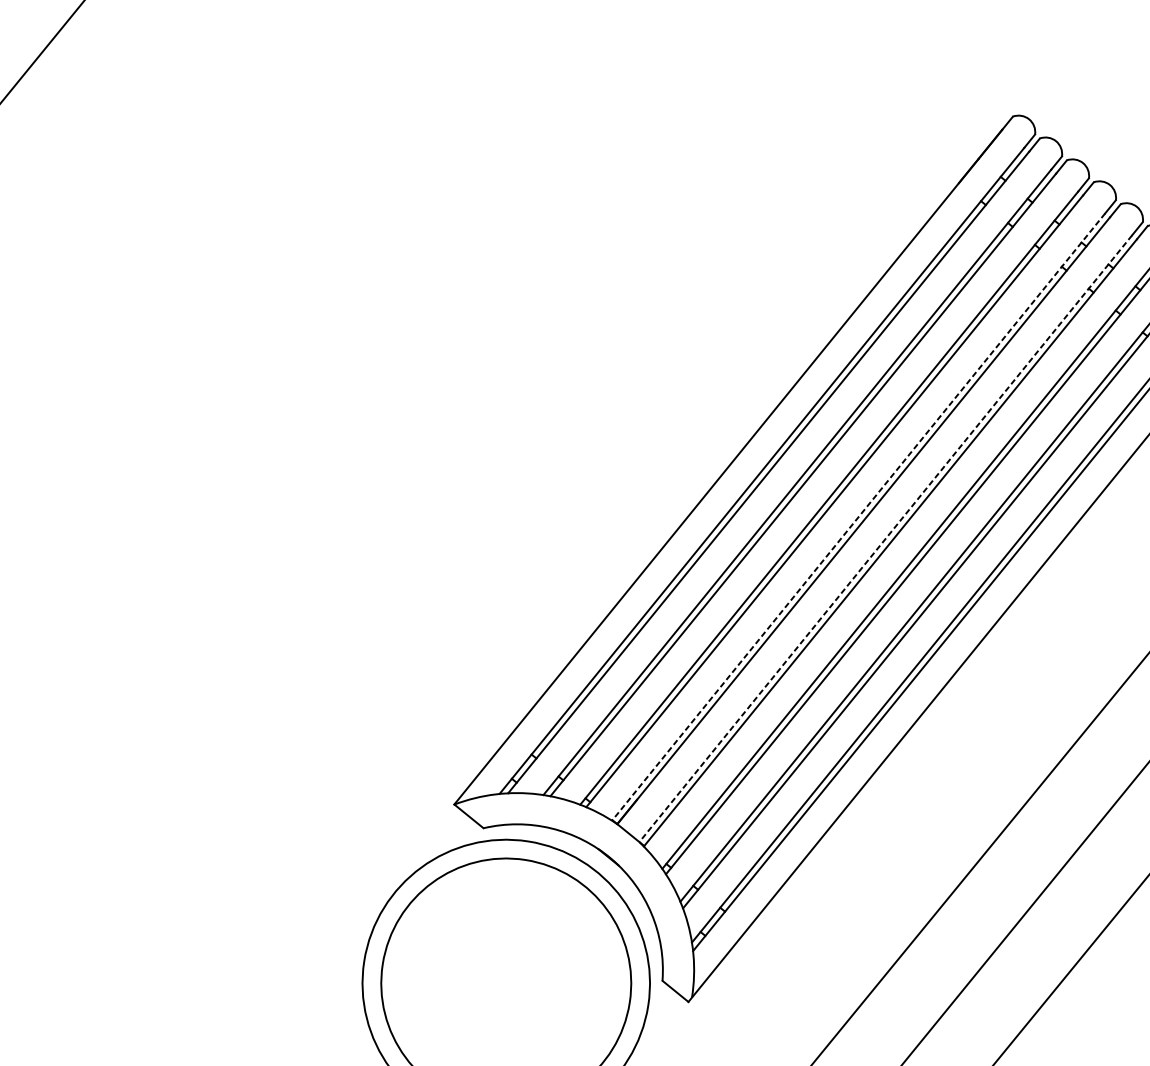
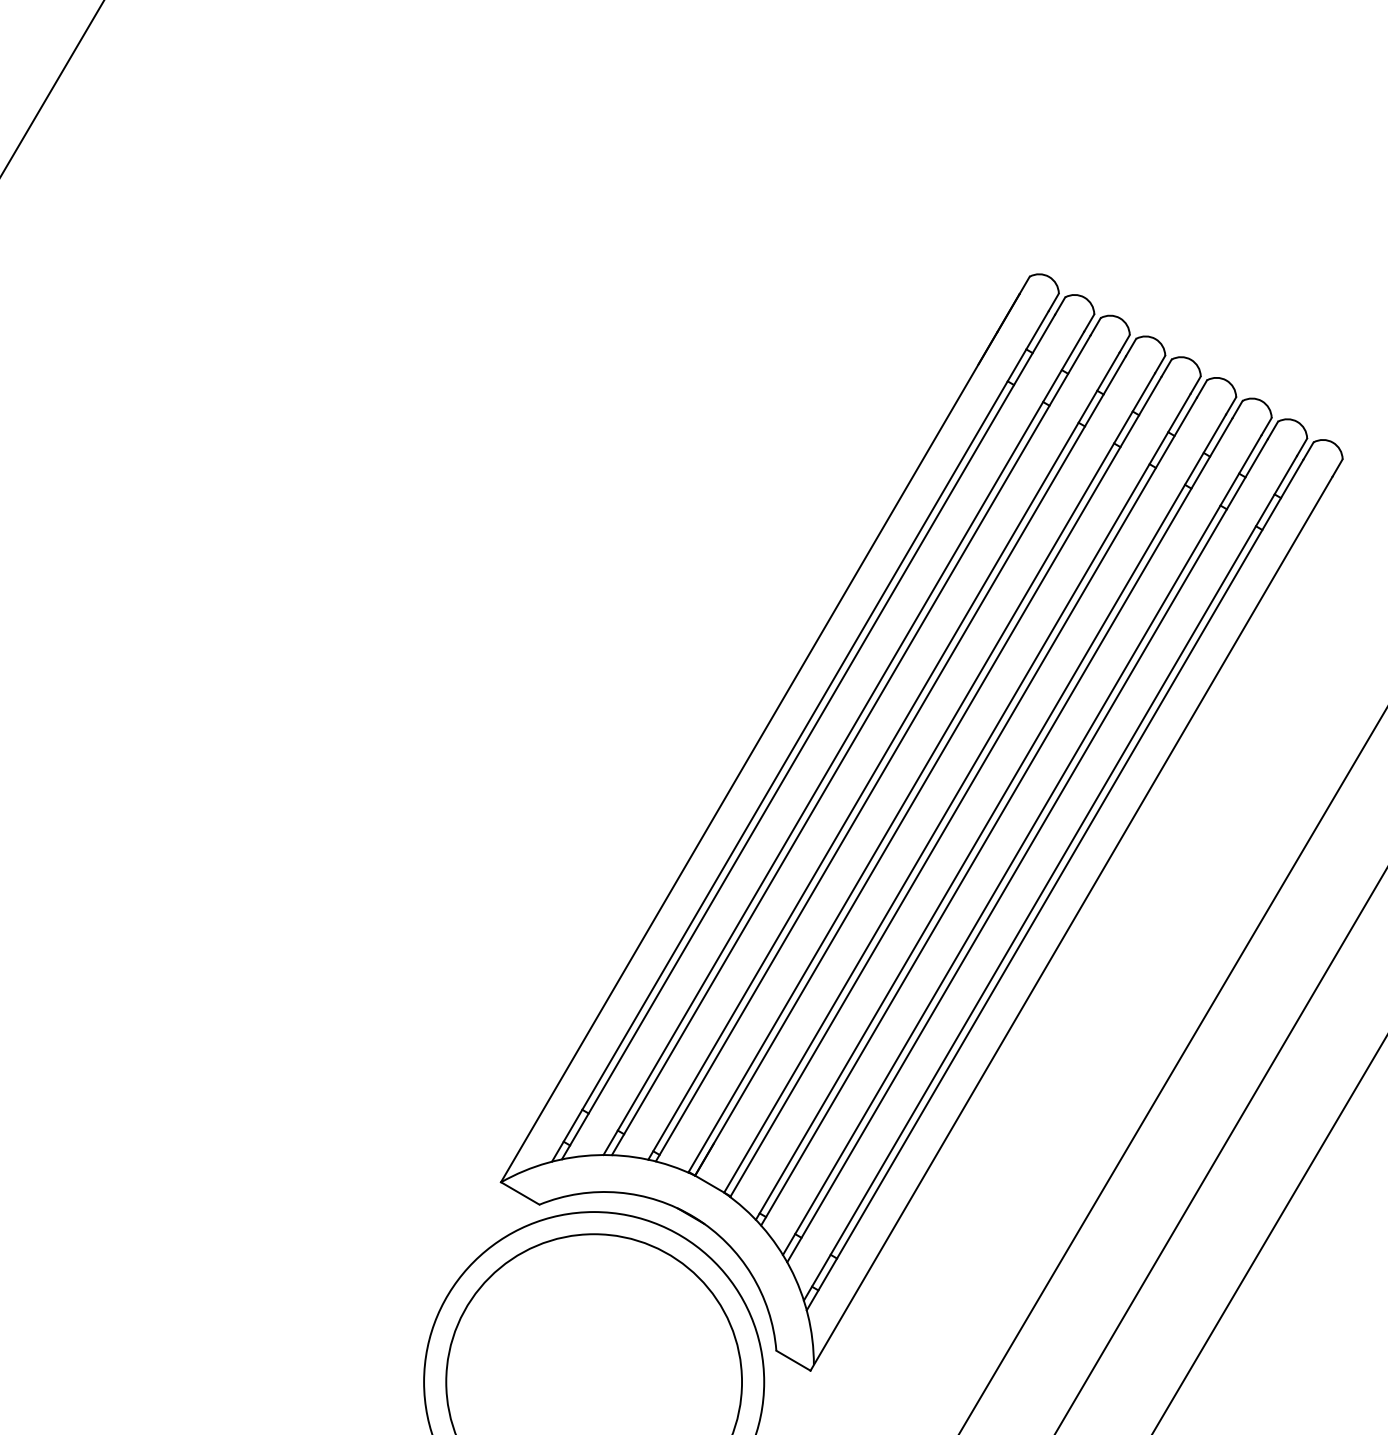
line: (858, 516) -> (921, 772), dashed -> solid
line: (885, 538) -> (957, 793), dashed -> solid

